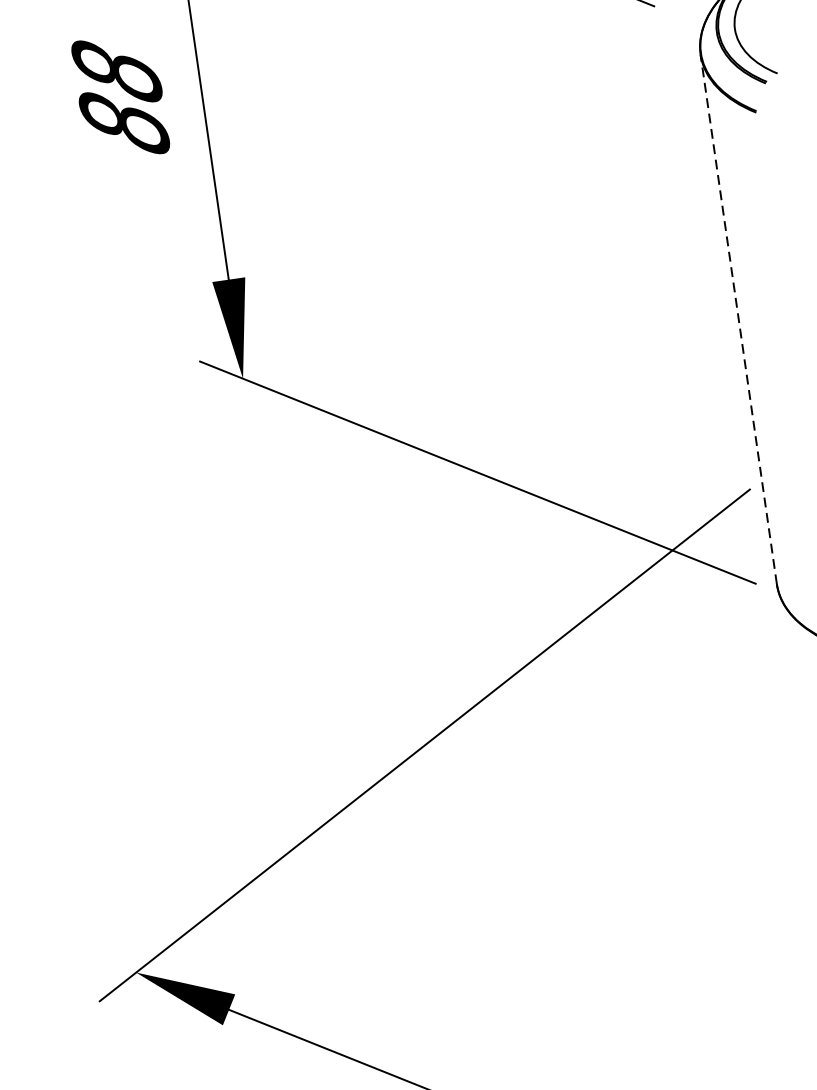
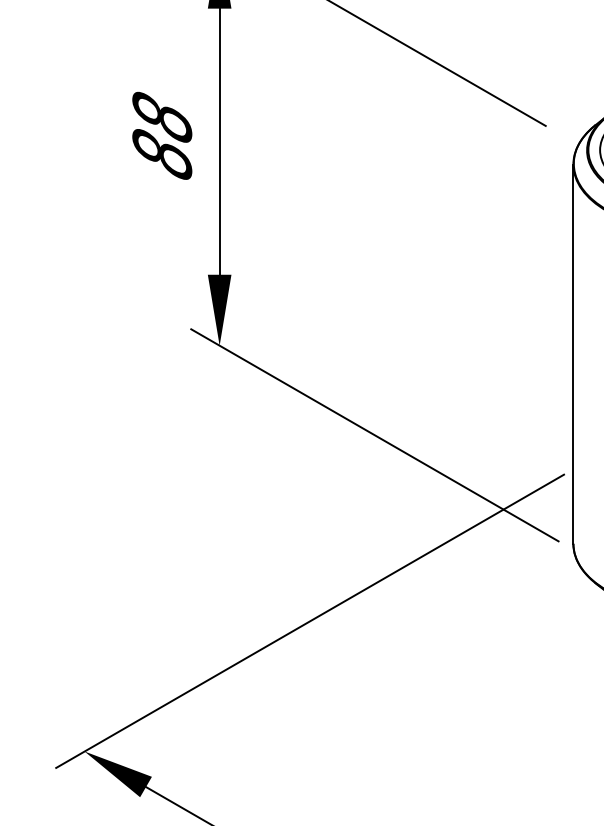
line: (738, 319) -> (573, 354), dashed -> solid

